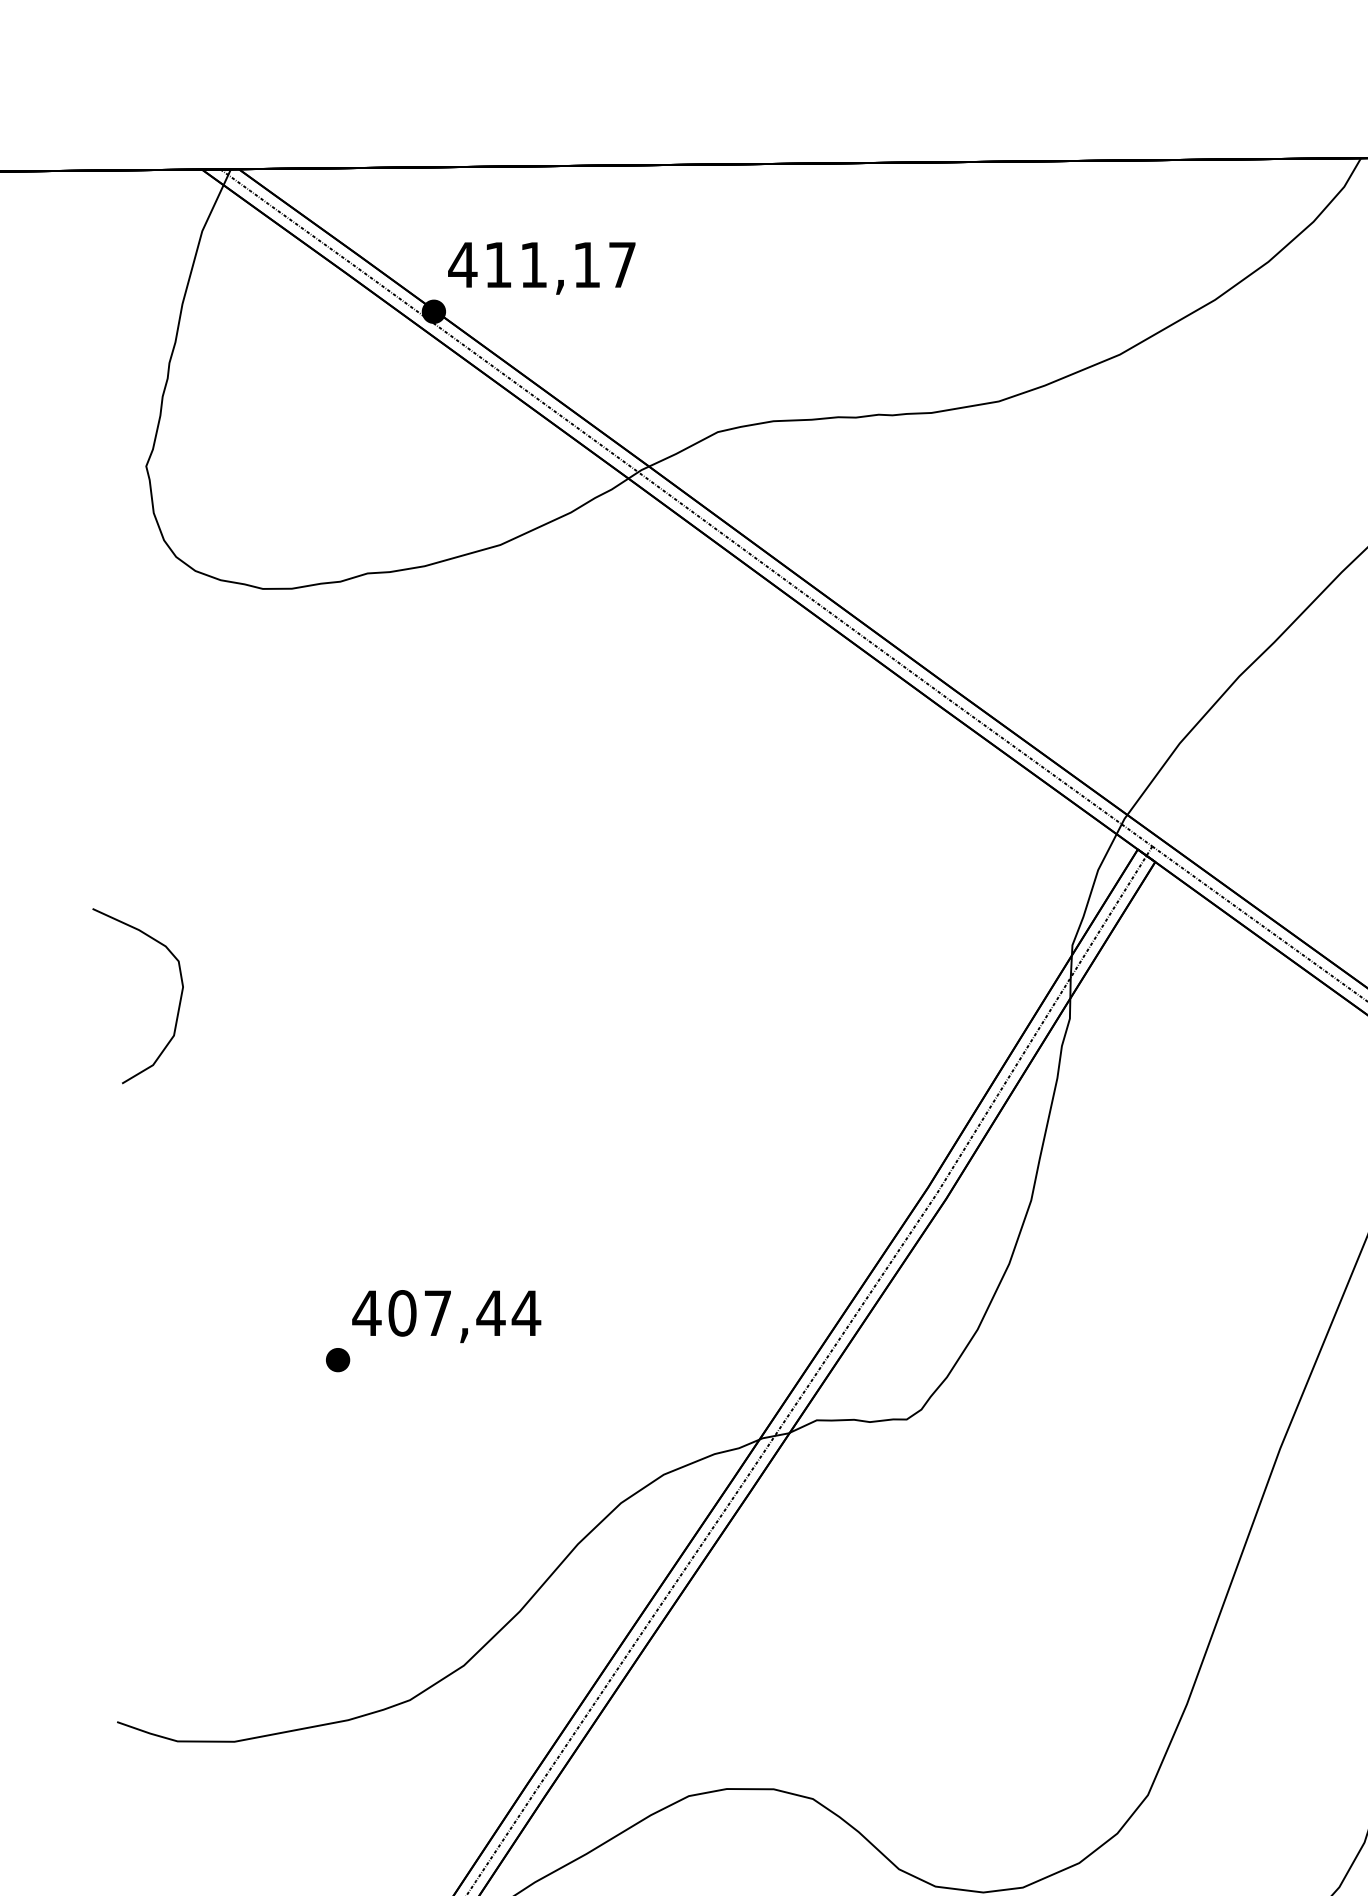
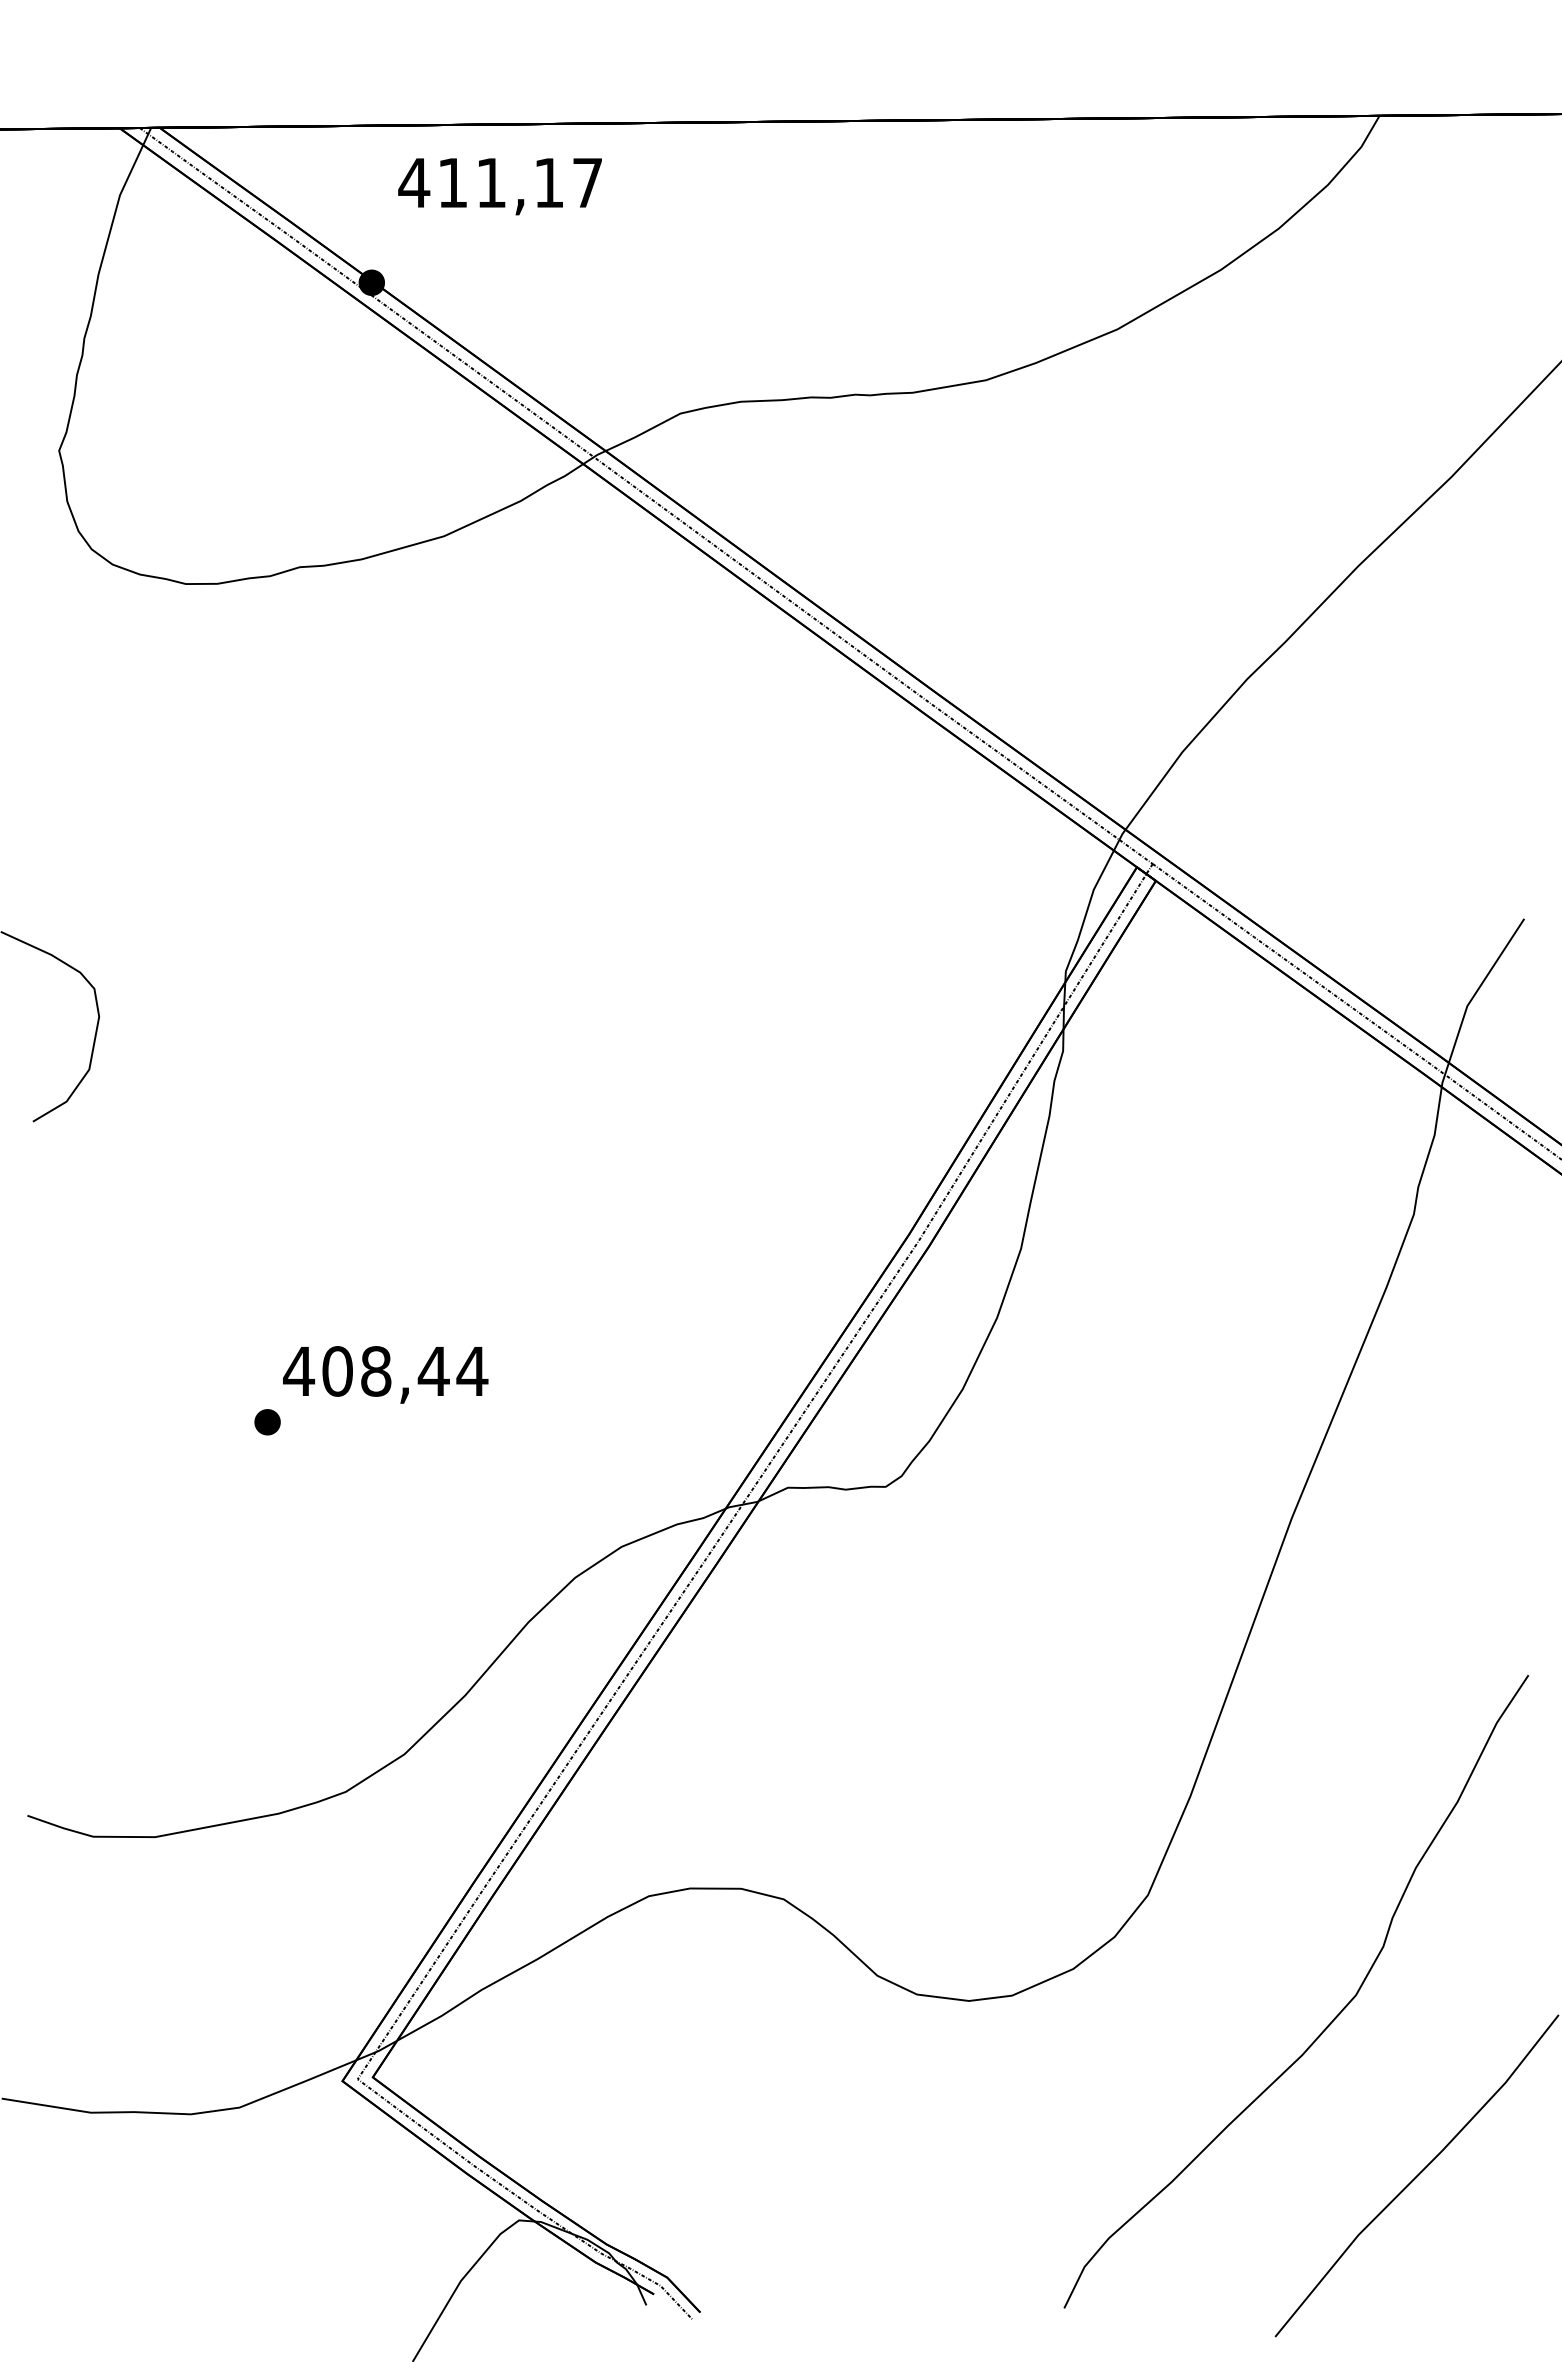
text: (541, 268) -> (499, 186), moved
text: (438, 1313) -> (376, 1371), 407,44 -> 408,44

